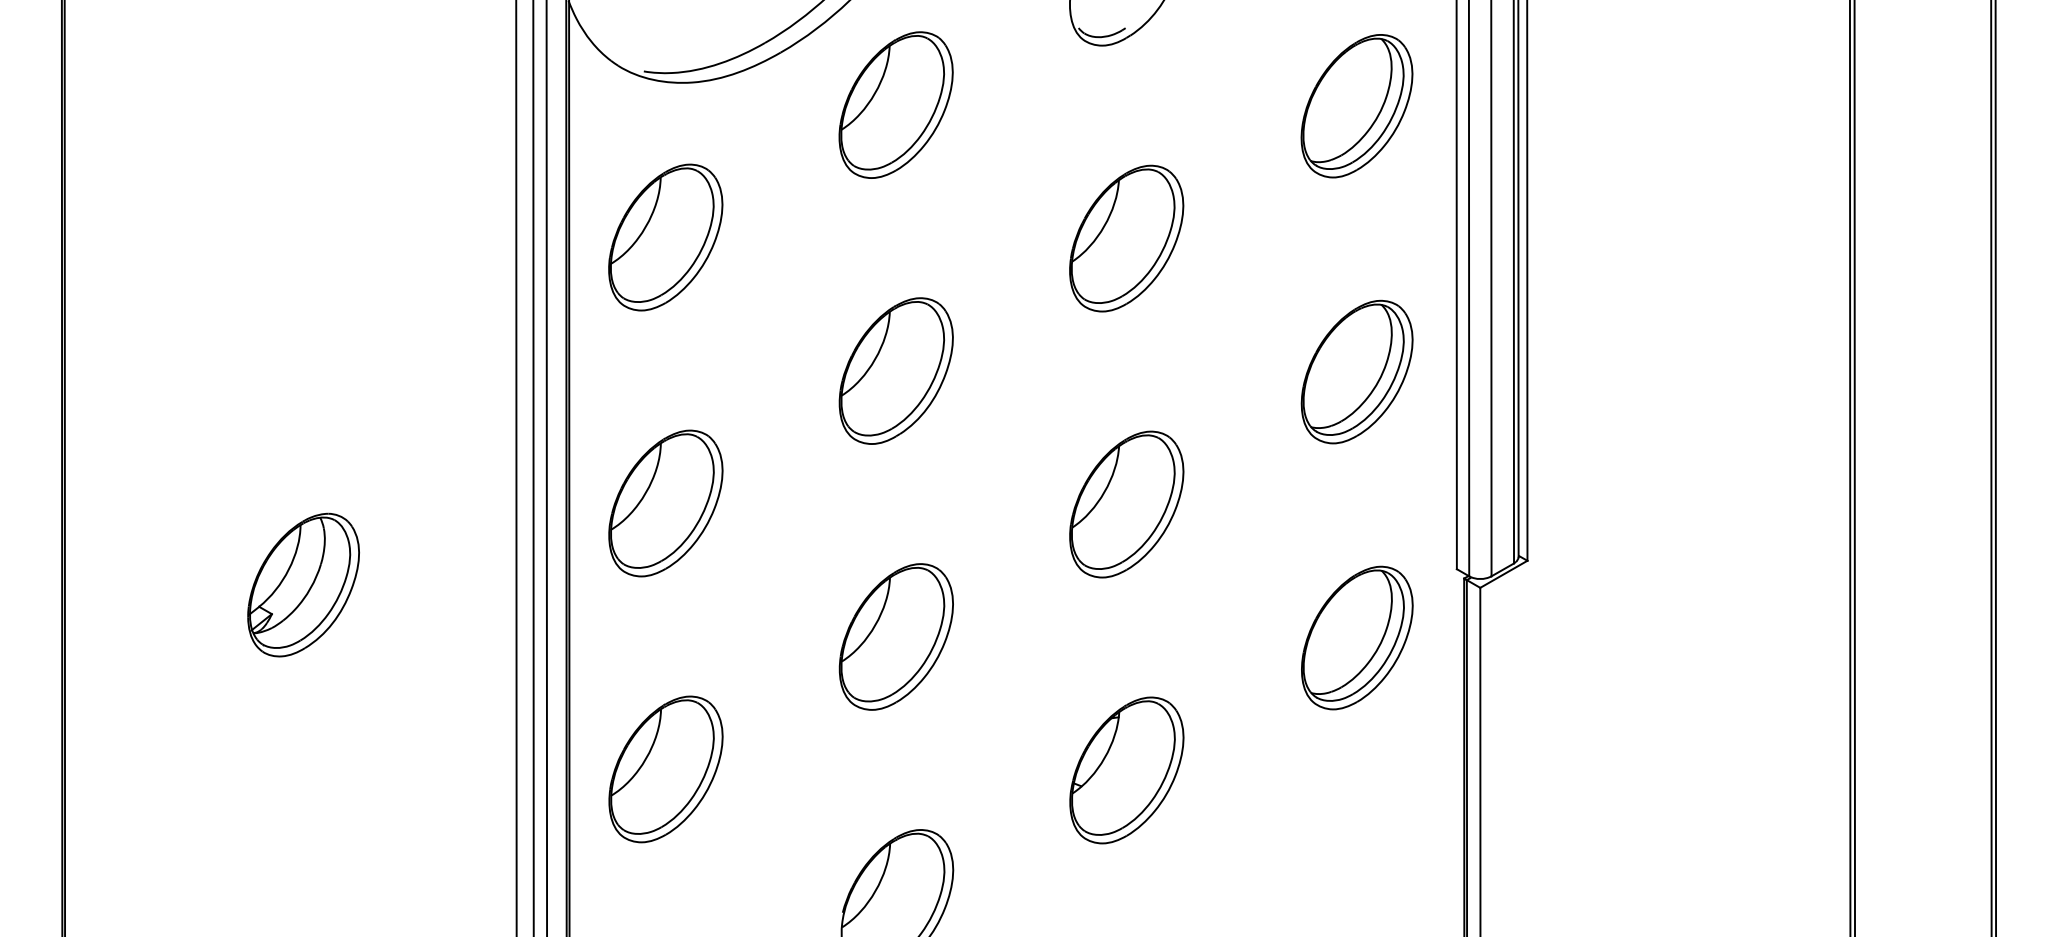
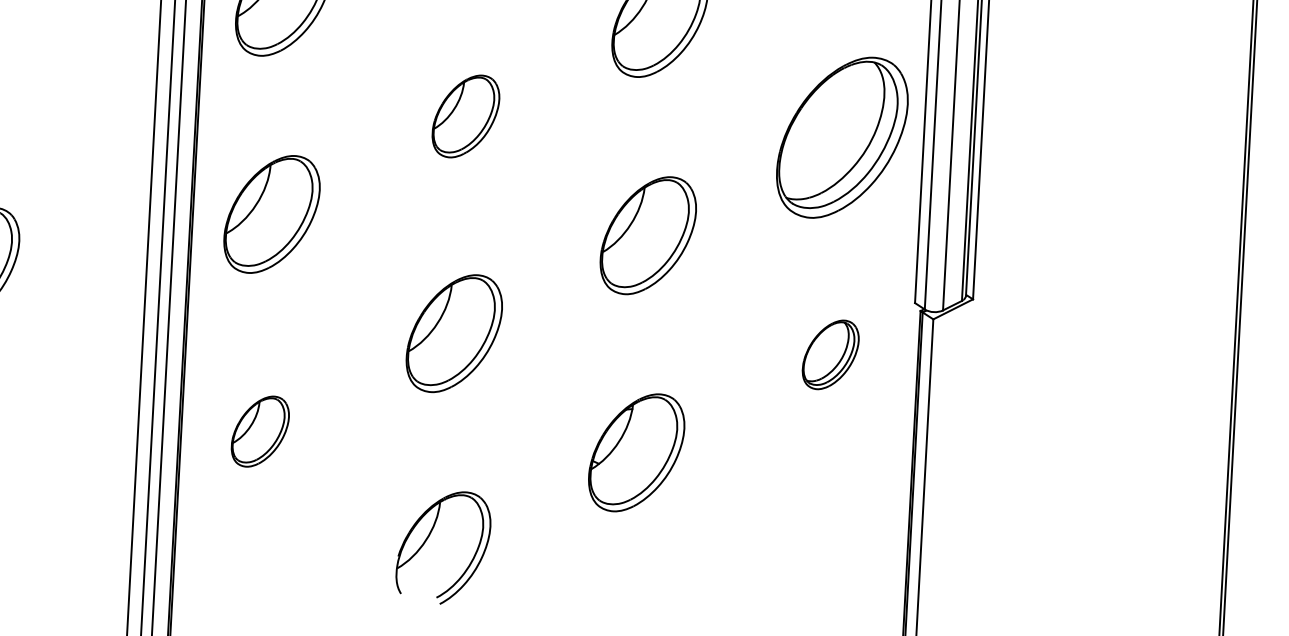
part: (895, 370) -> (465, 116), size x0.7
part: (1356, 371) -> (841, 137), size x1.4
part: (1357, 637) -> (830, 354), size x0.6
part: (665, 769) -> (259, 431), size x0.6

